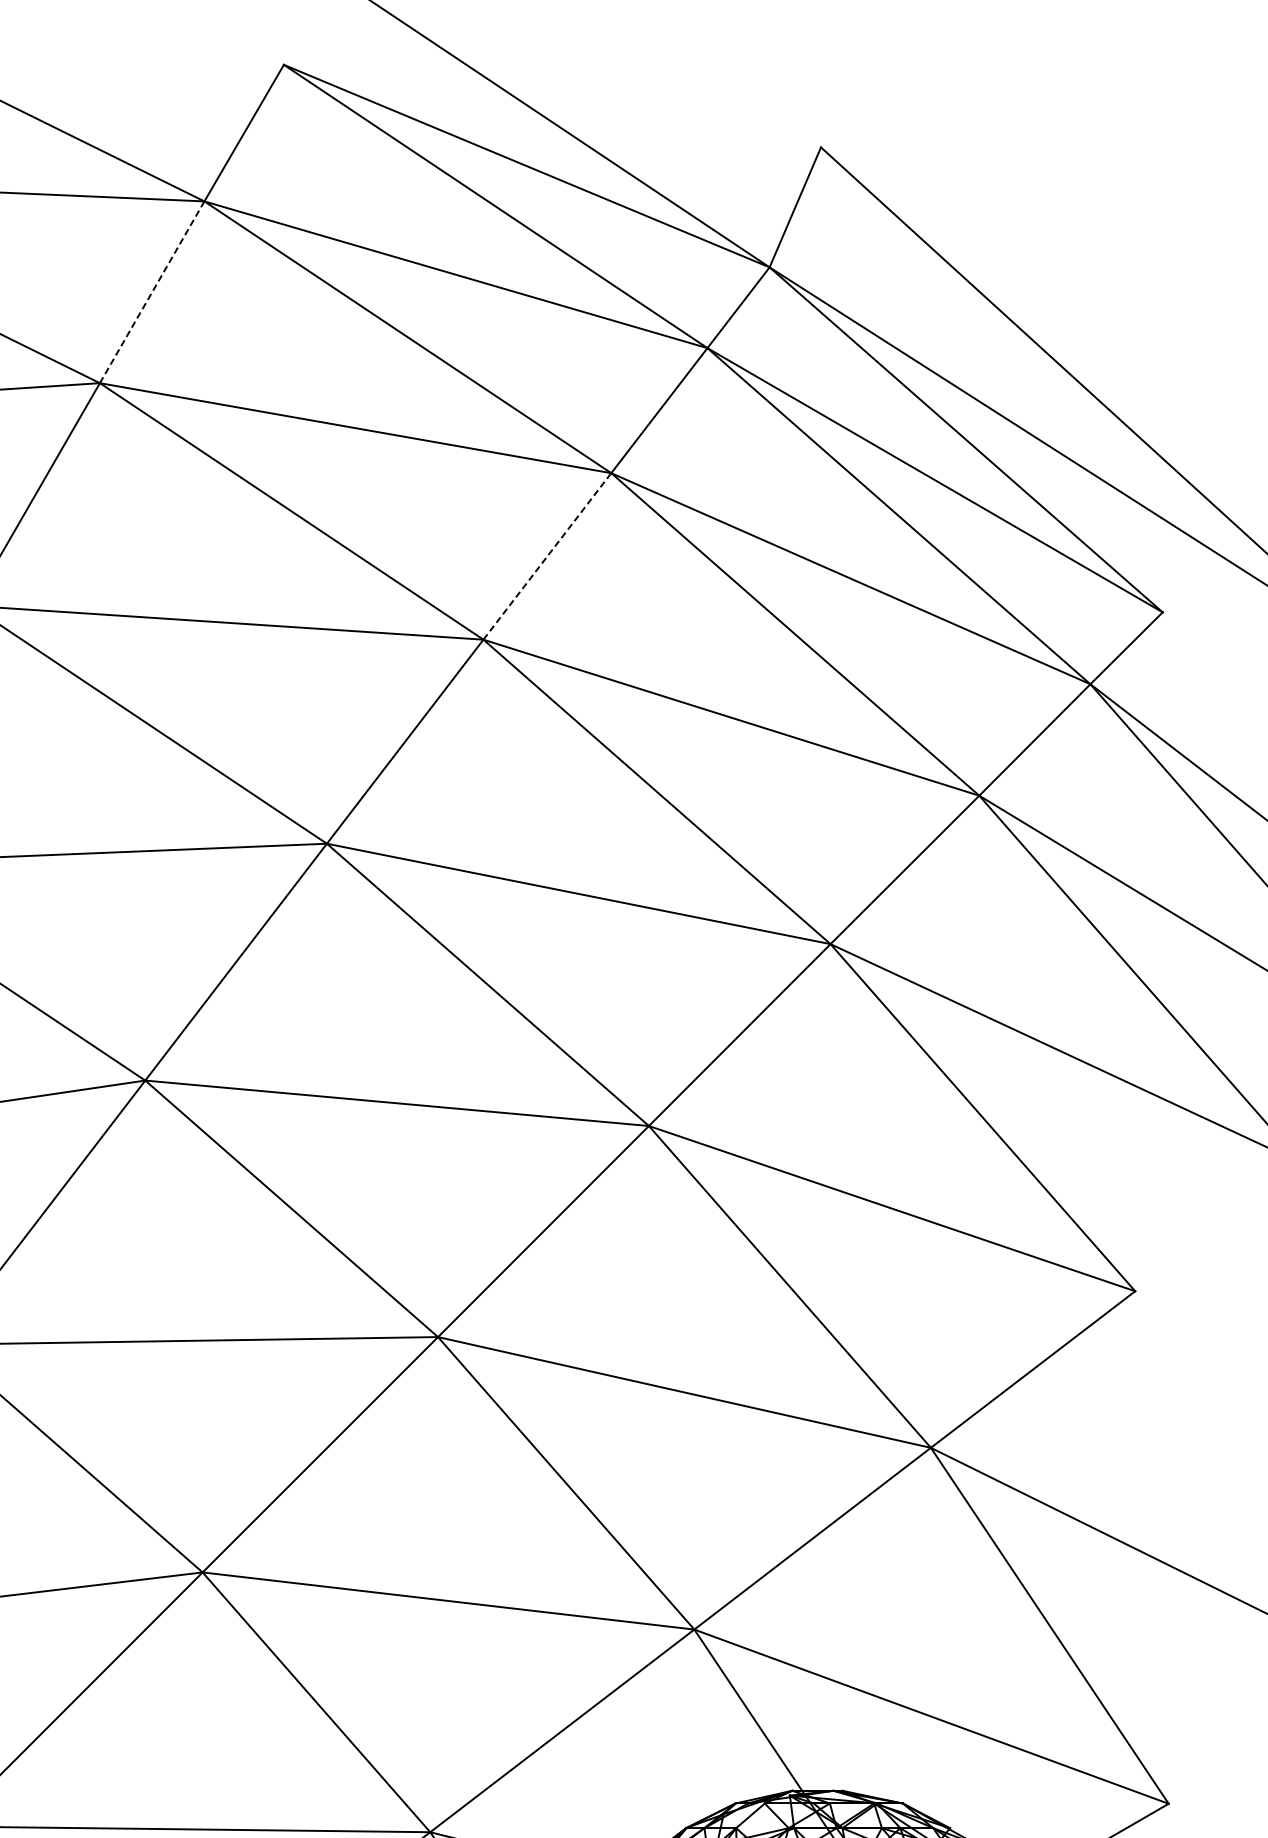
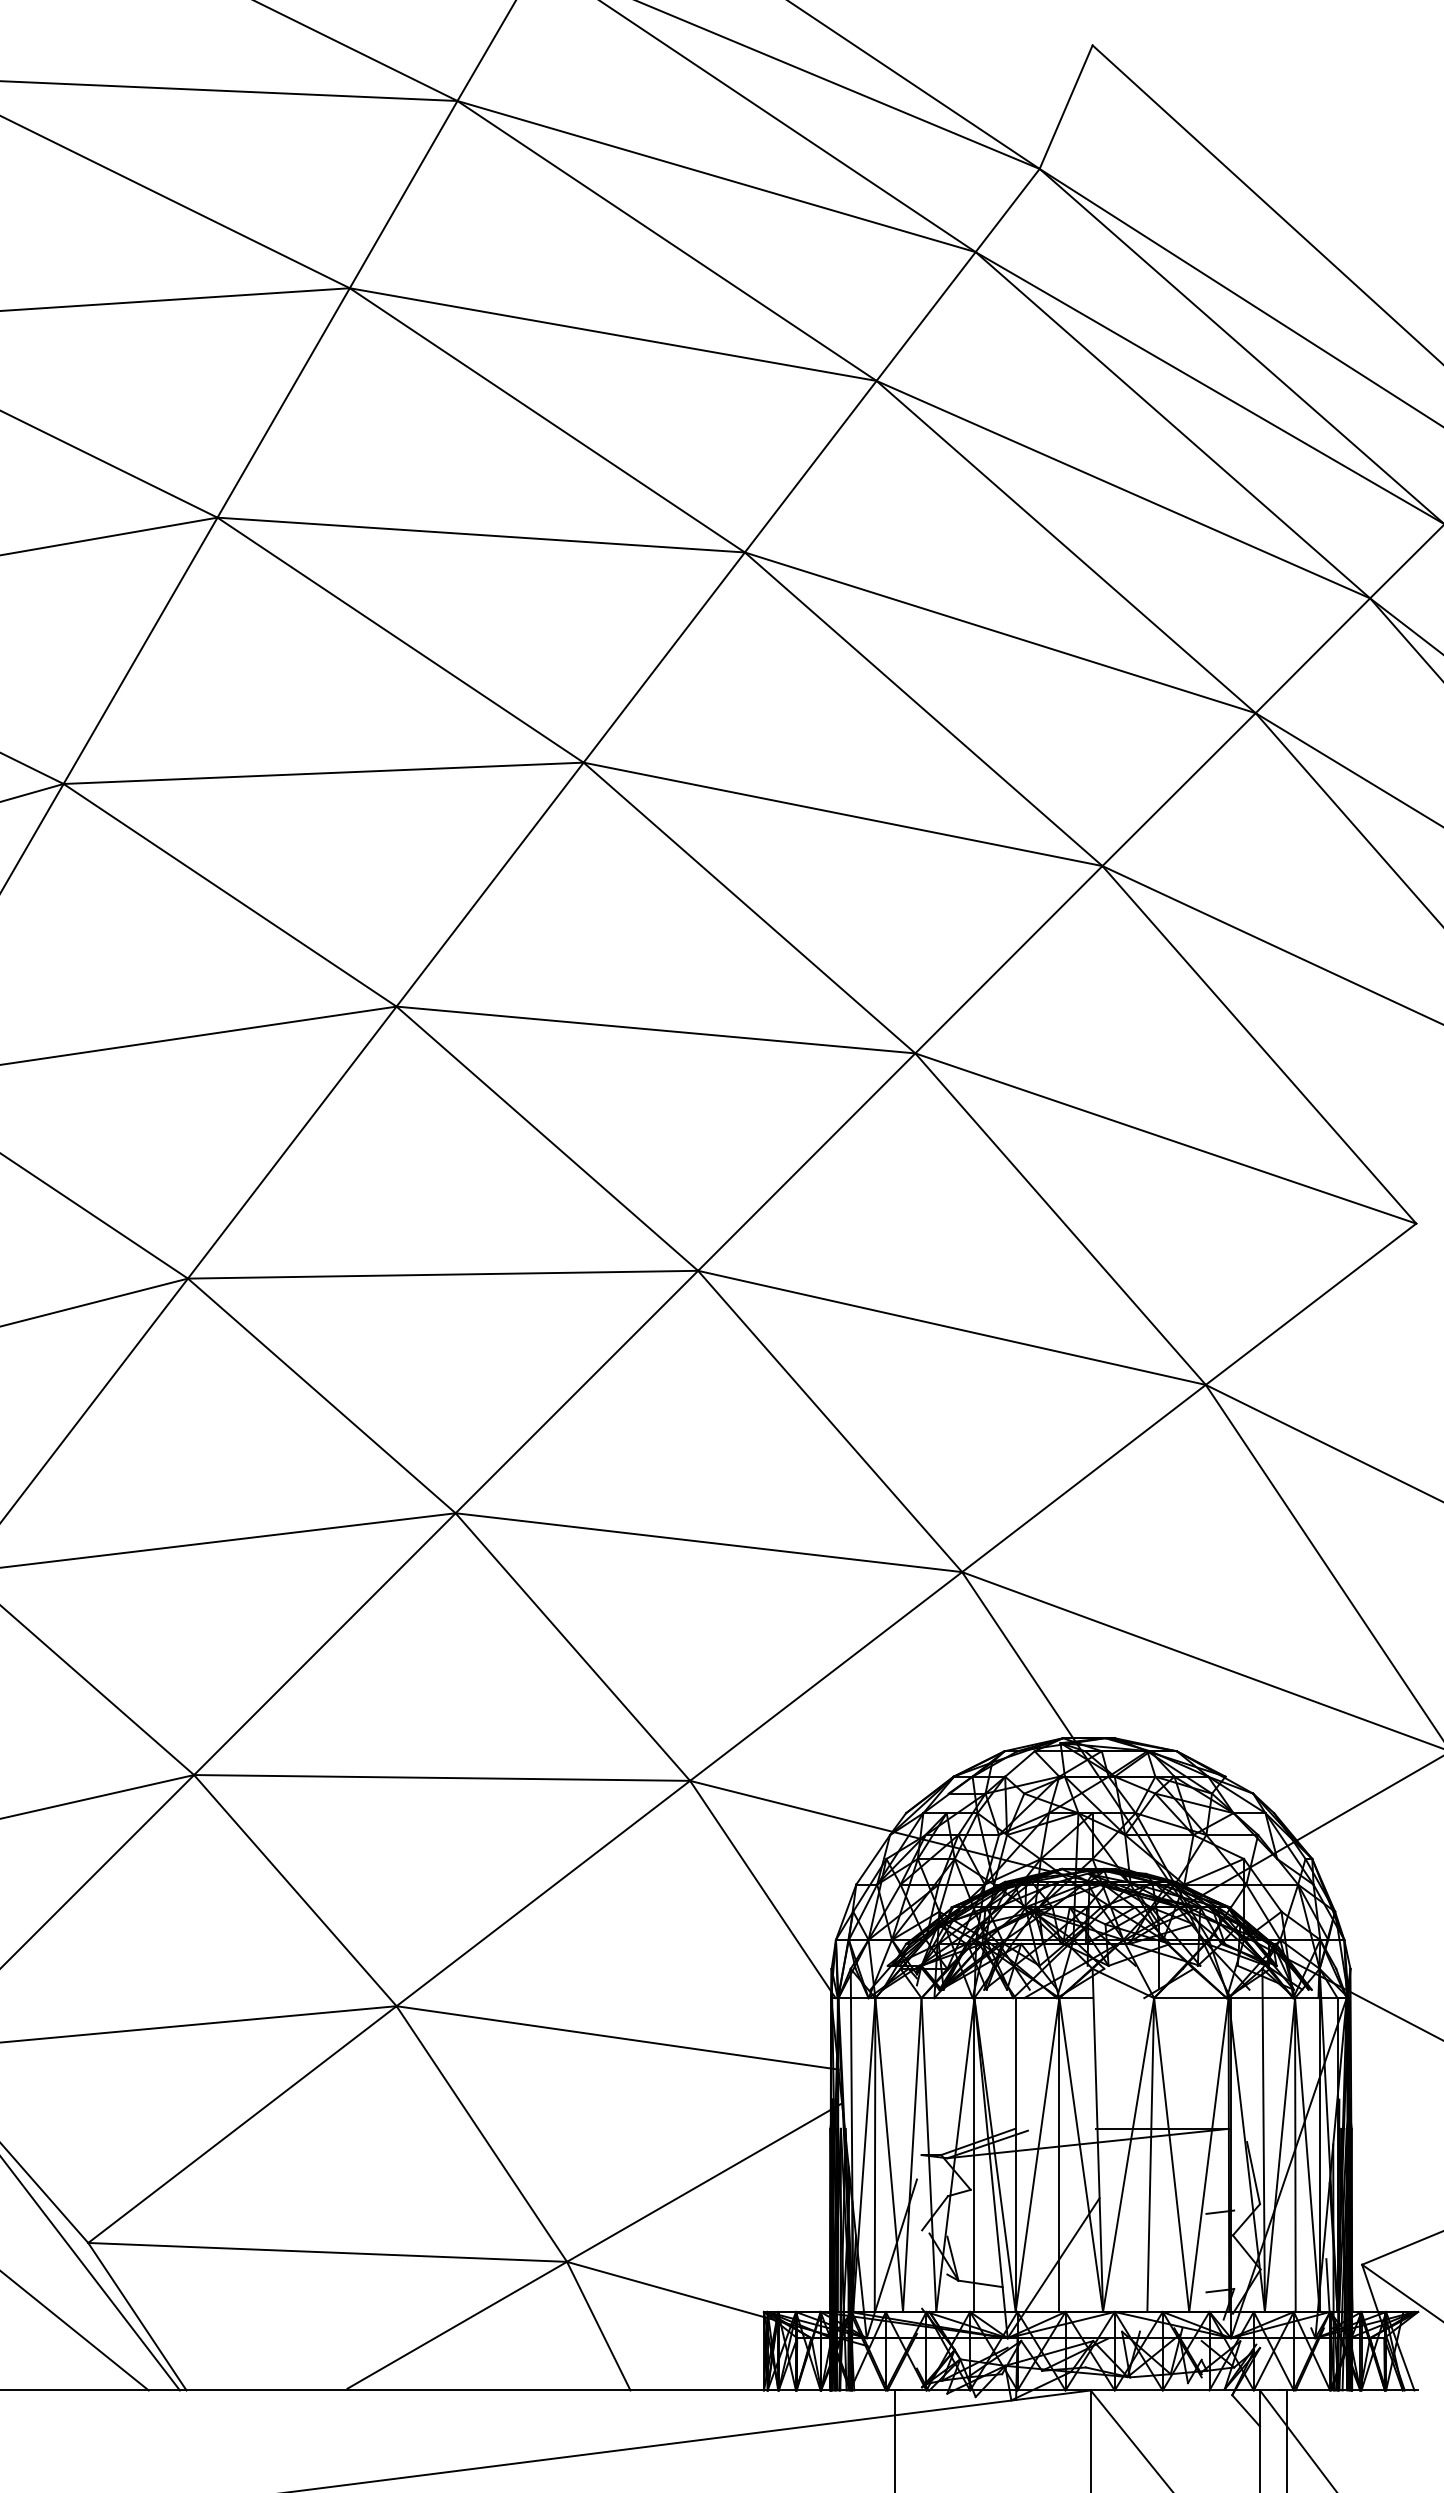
line: (152, 292) -> (403, 194), dashed -> solid
line: (548, 556) -> (811, 466), dashed -> solid

